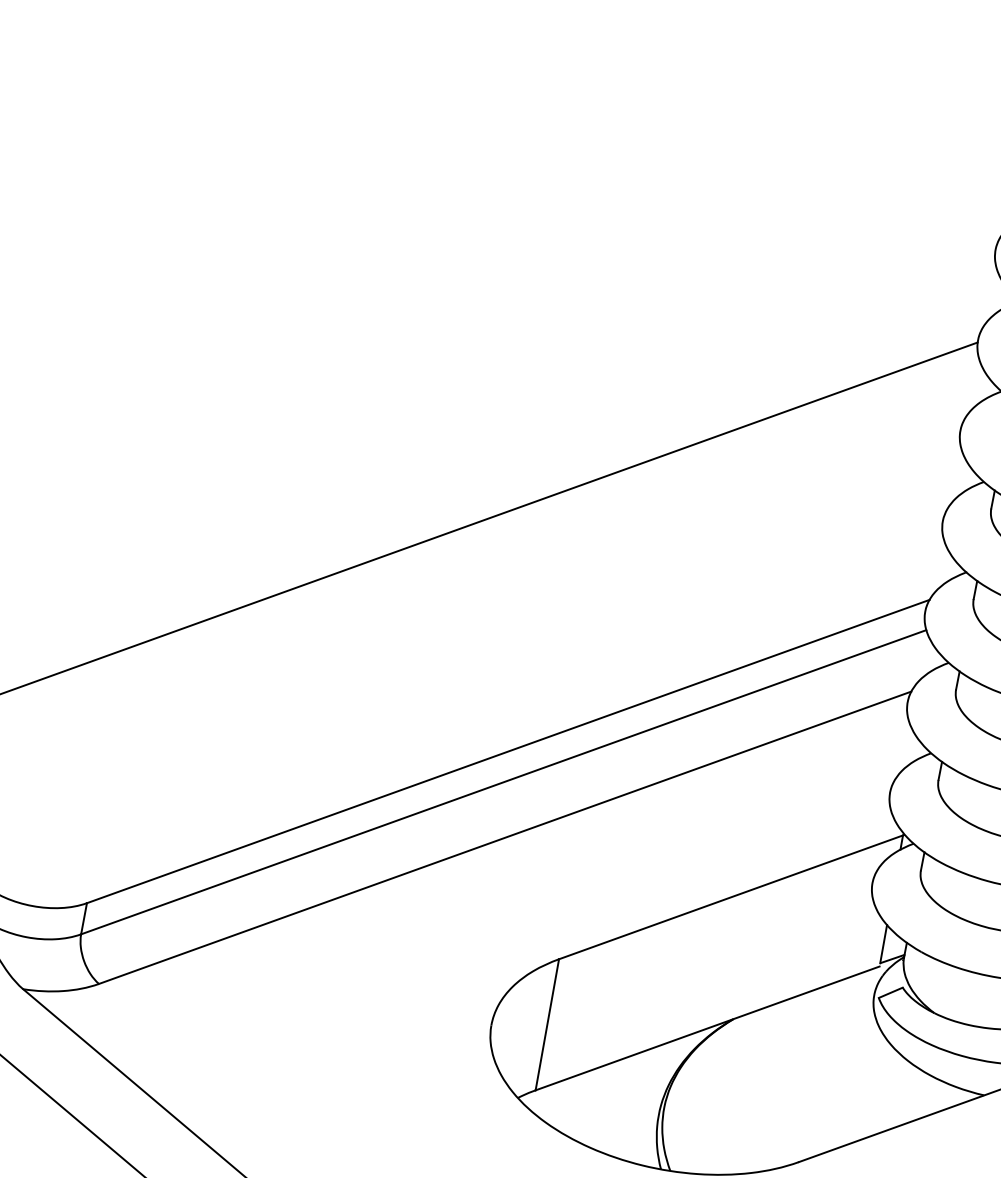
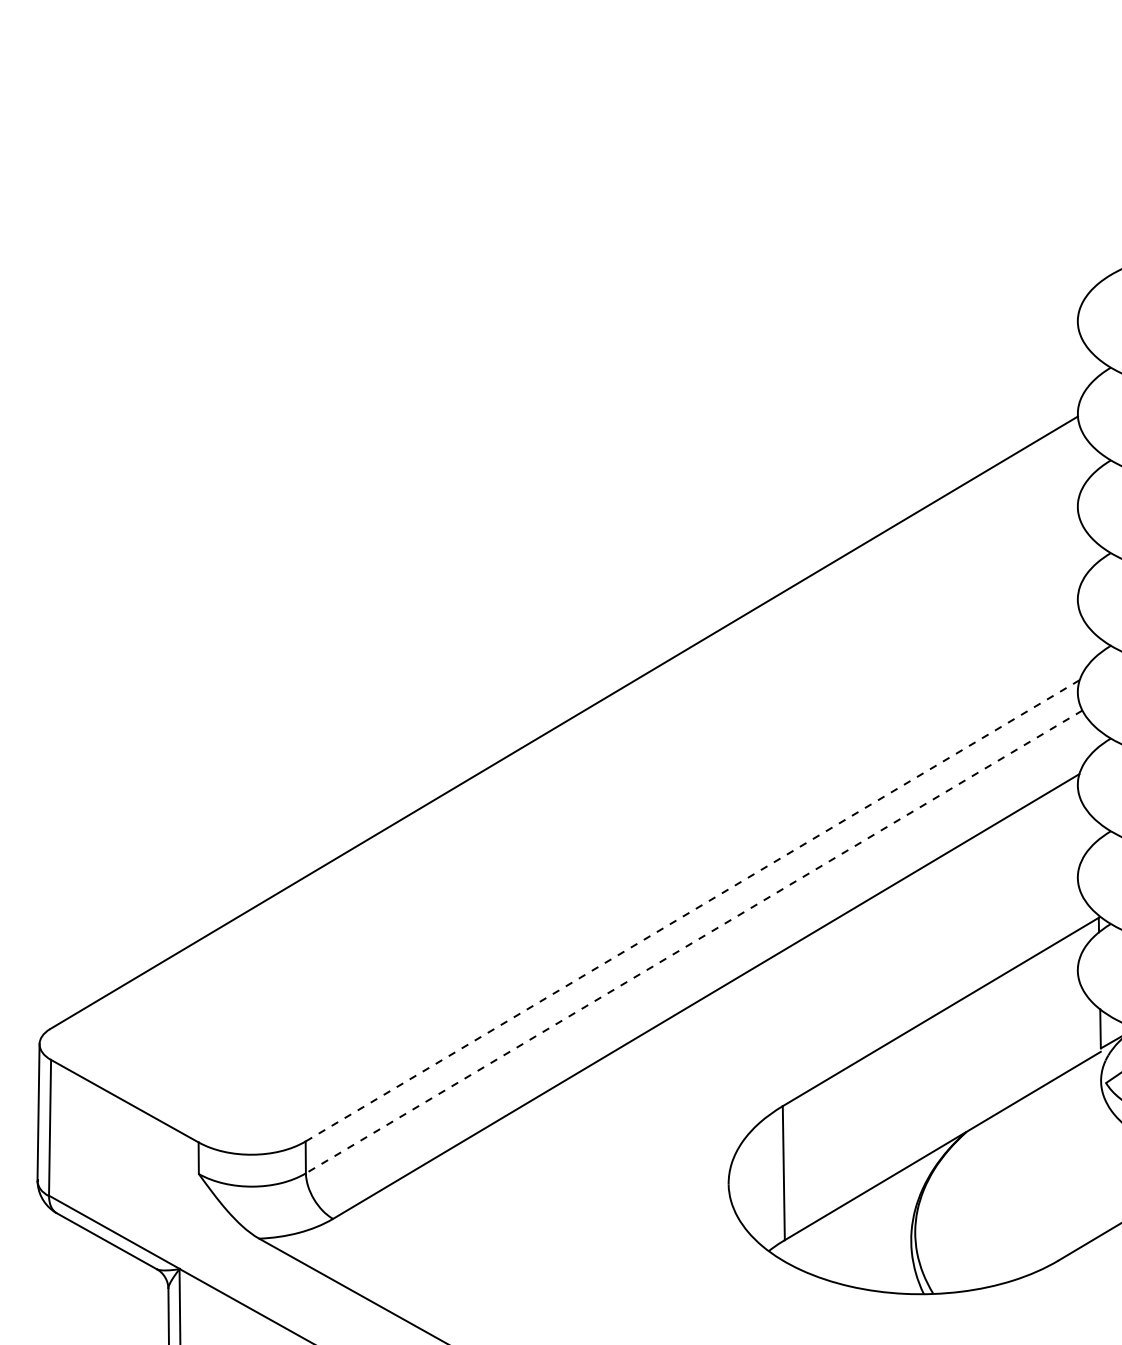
line: (508, 751) -> (692, 910), solid -> dashed
line: (504, 781) -> (694, 941), solid -> dashed

